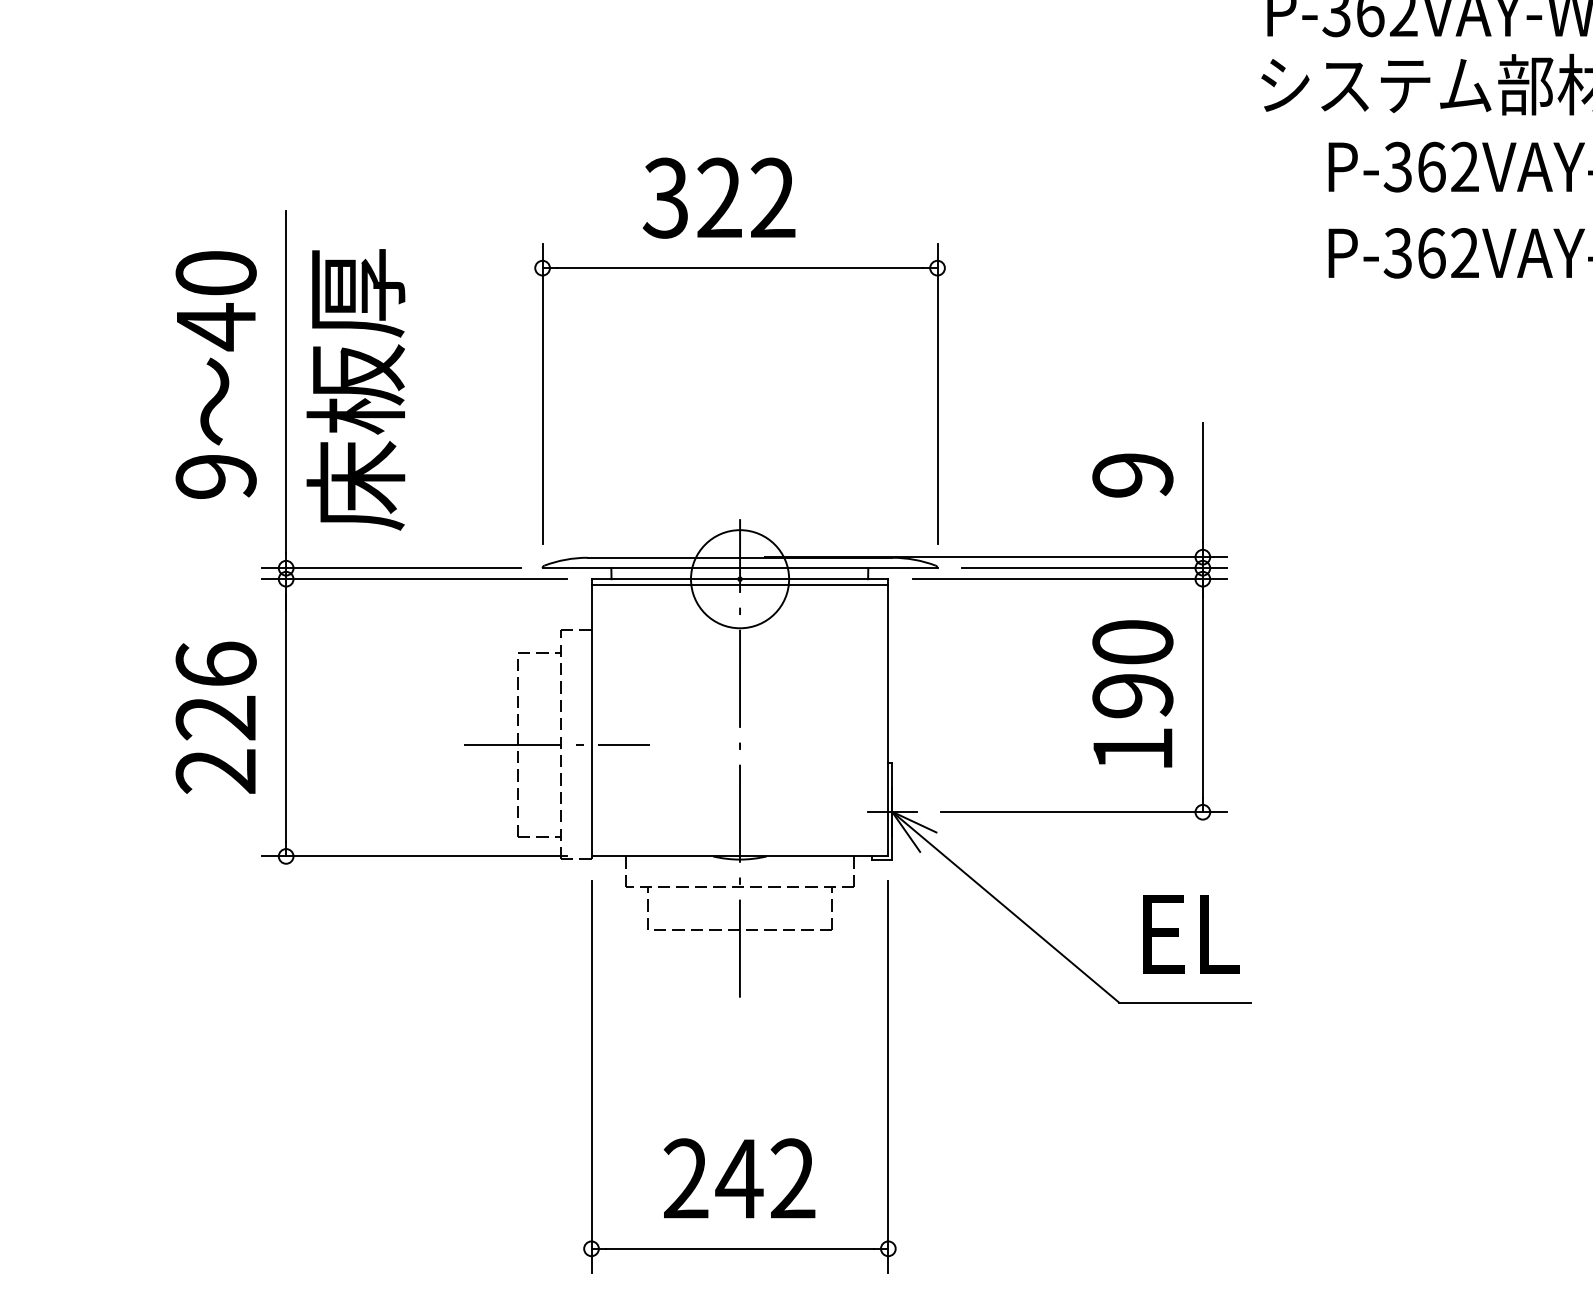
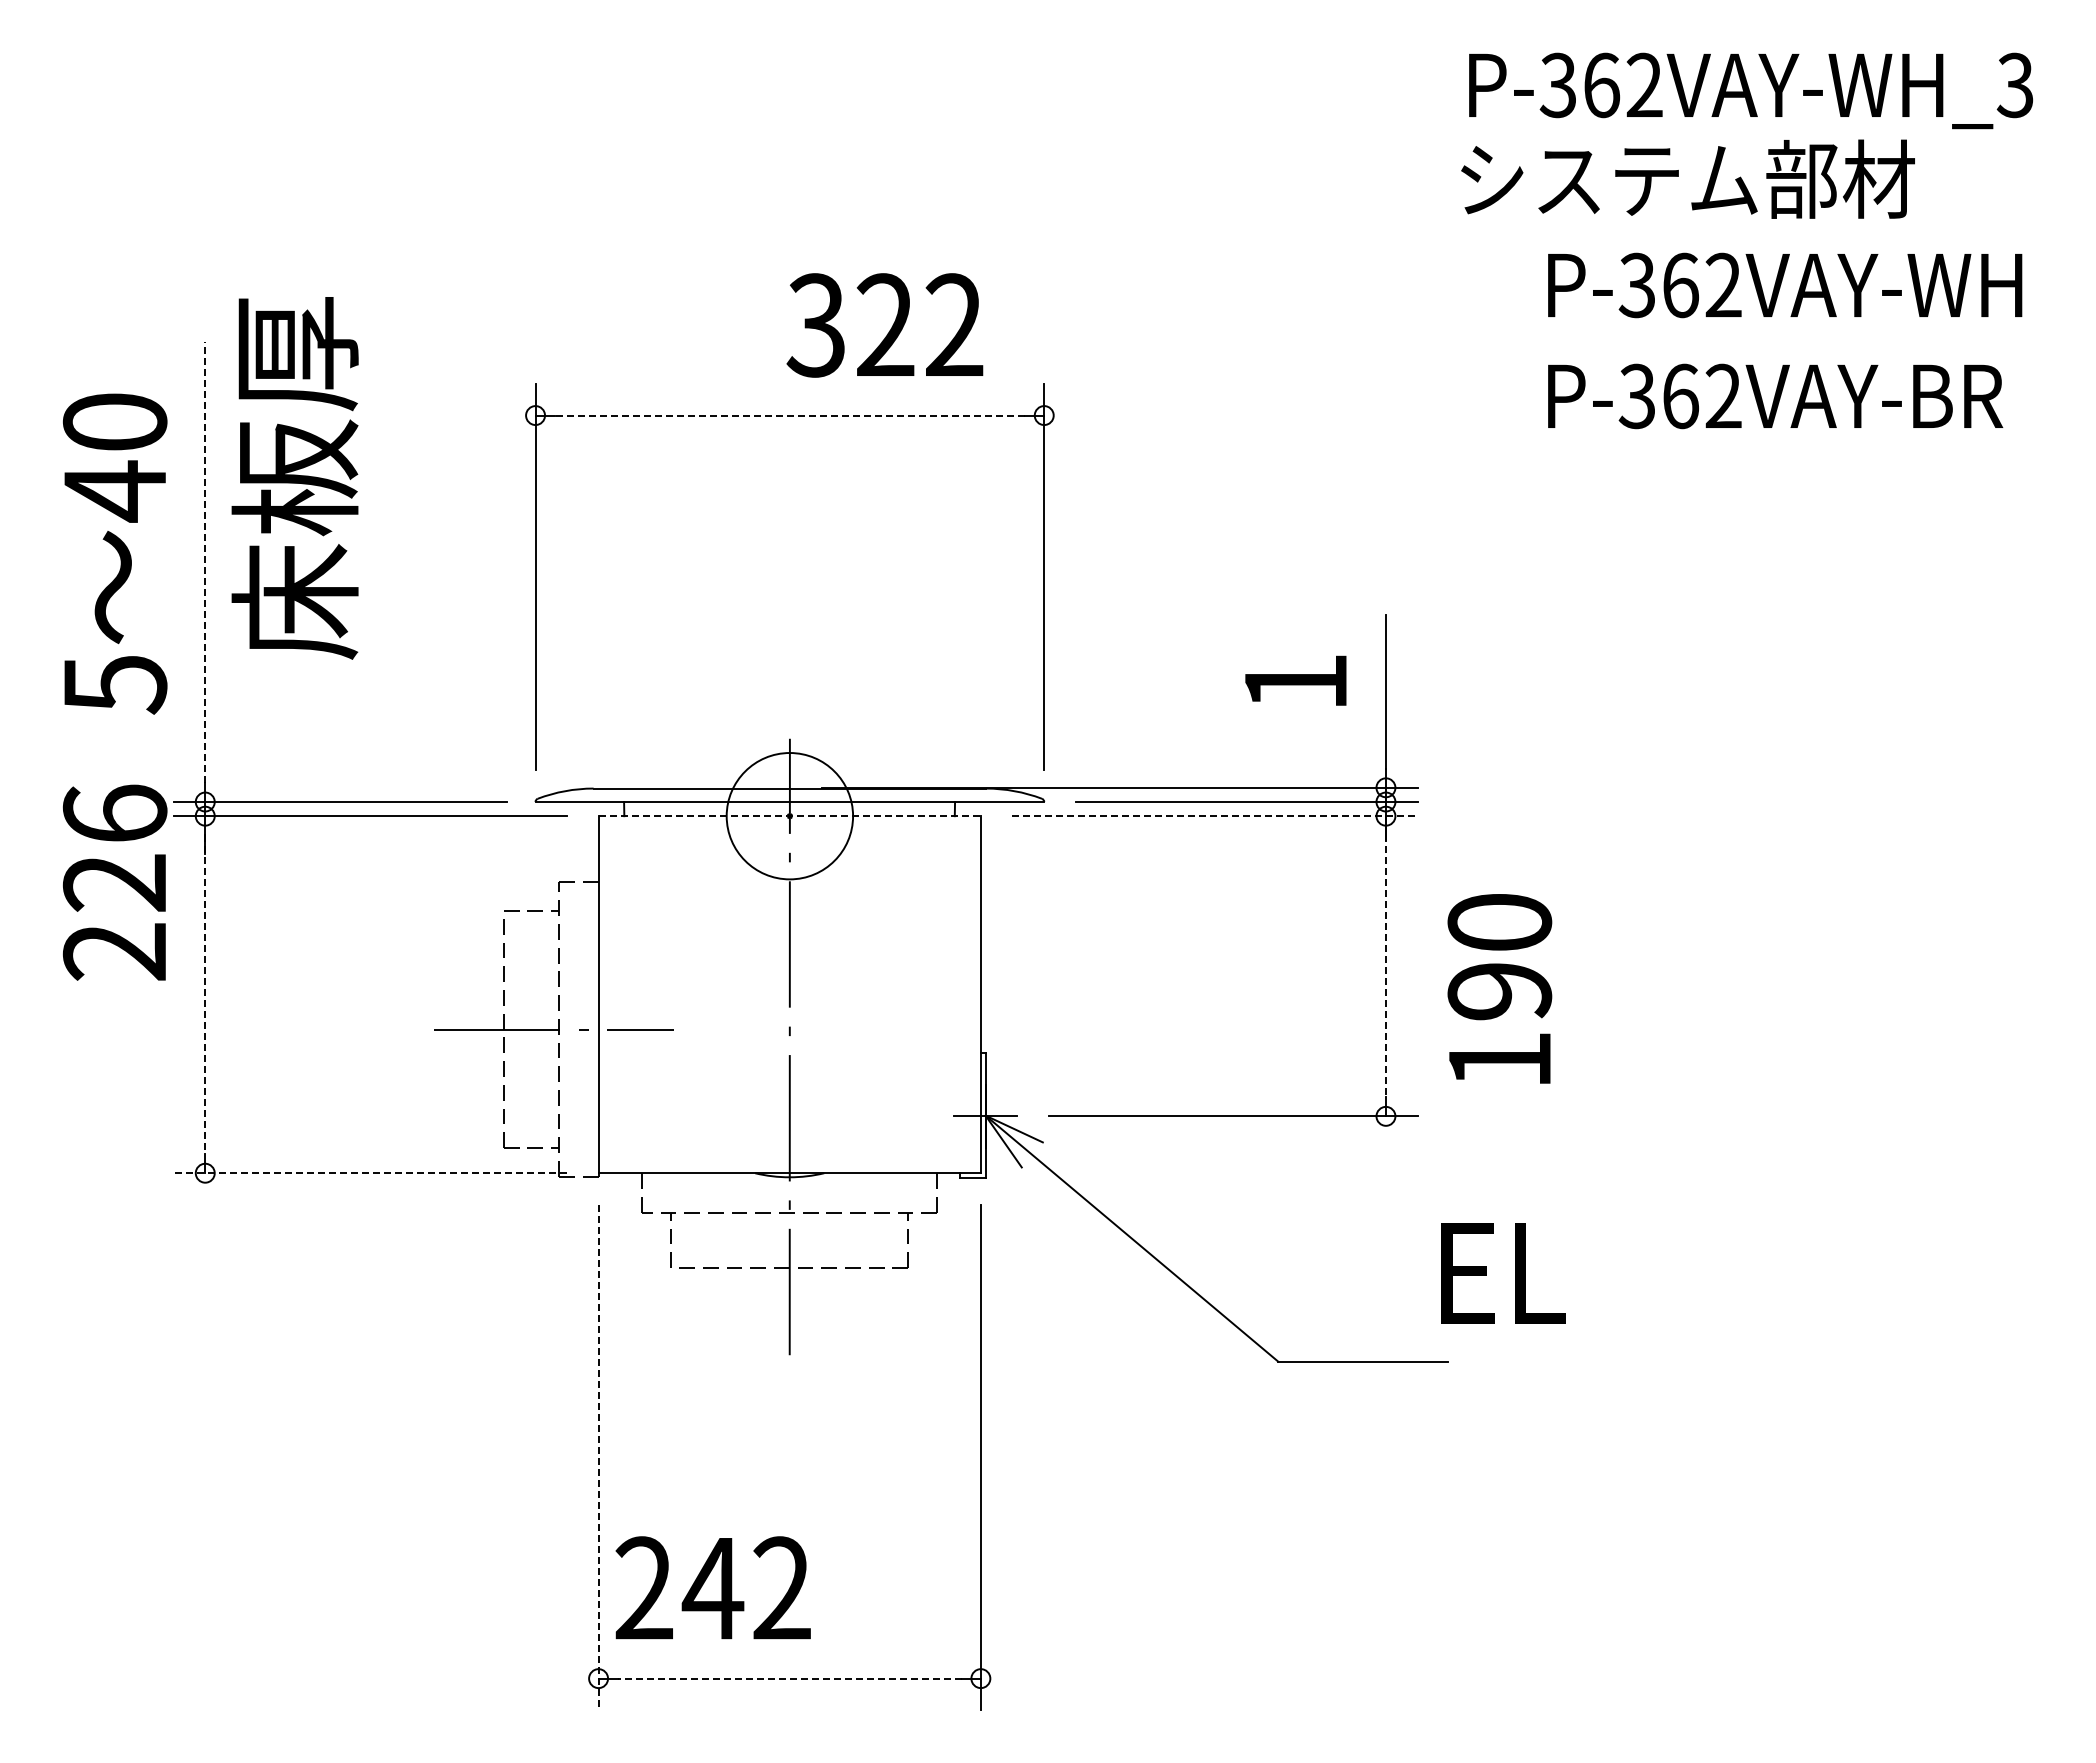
text: (718, 198) -> (884, 325), moved
line: (739, 268) -> (789, 415), solid -> dashed
line: (286, 382) -> (205, 562), solid -> dashed
text: (355, 390) -> (294, 478), moved
text: (1132, 475) -> (1295, 682), 9 -> 1
text: (215, 477) -> (114, 685), 9 -> 5
line: (740, 579) -> (790, 816), solid -> dashed
line: (1070, 579) -> (1215, 816), solid -> dashed
line: (739, 585) -> (789, 824), removed
text: (1132, 693) -> (1499, 988), moved
line: (1202, 695) -> (1385, 966), solid -> dashed
text: (216, 717) -> (115, 882), moved
line: (286, 717) -> (205, 994), solid -> dashed
line: (414, 856) -> (370, 1173), solid -> dashed
text: (1191, 934) -> (1503, 1273), moved
line: (591, 1077) -> (598, 1457), solid -> dashed
text: (738, 1178) -> (712, 1587), moved
line: (739, 1248) -> (789, 1678), solid -> dashed

